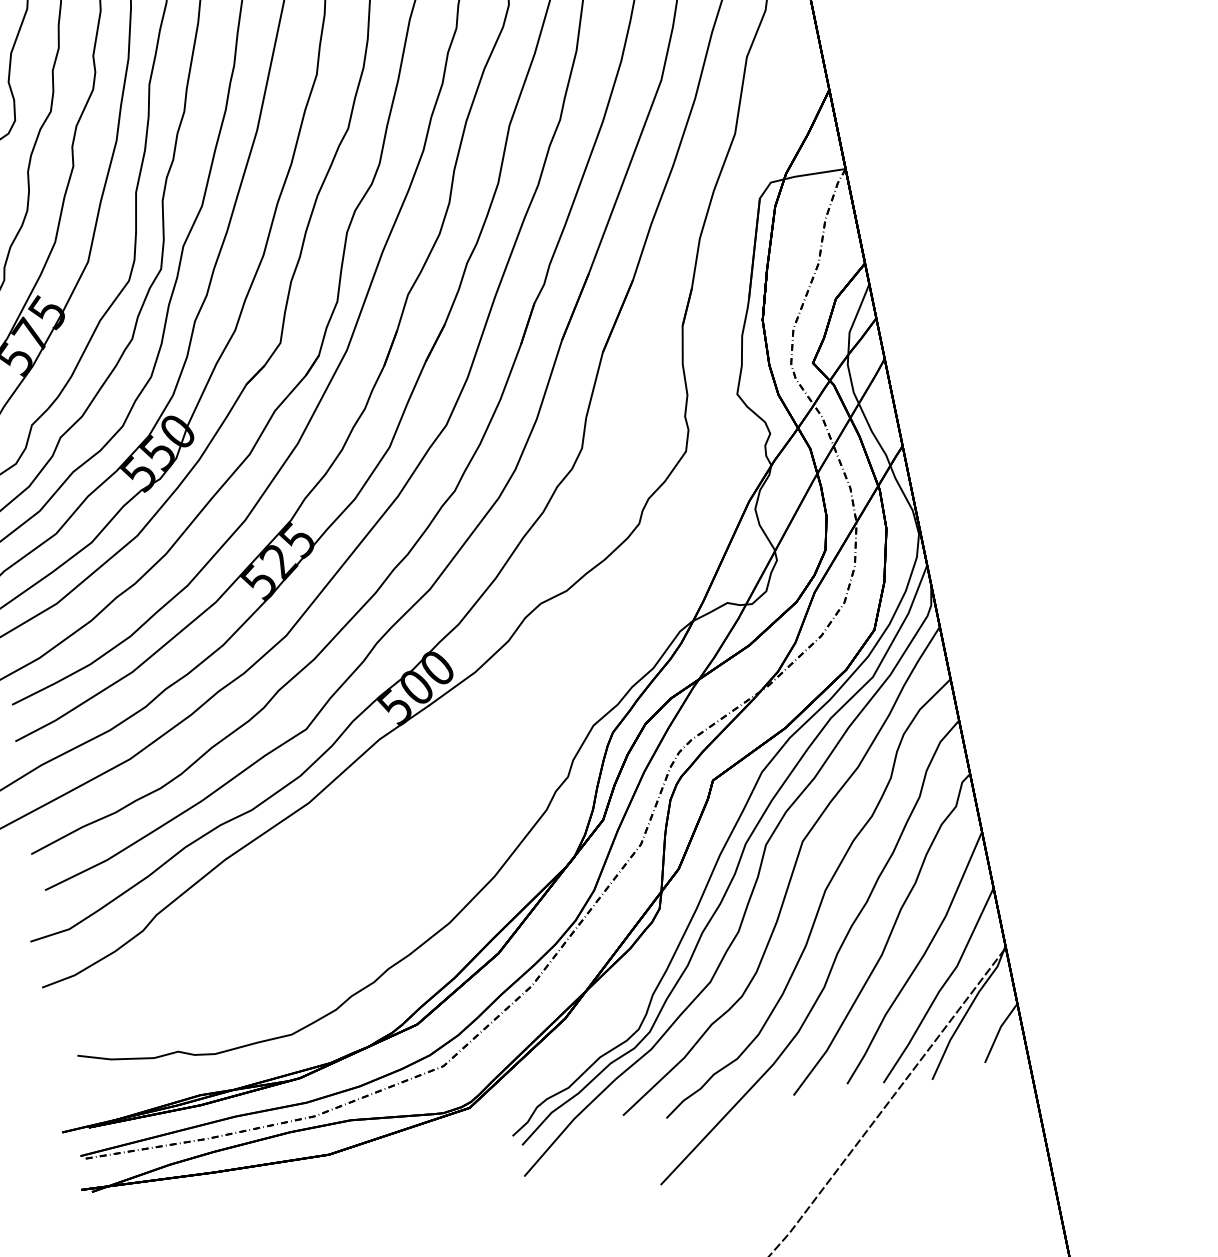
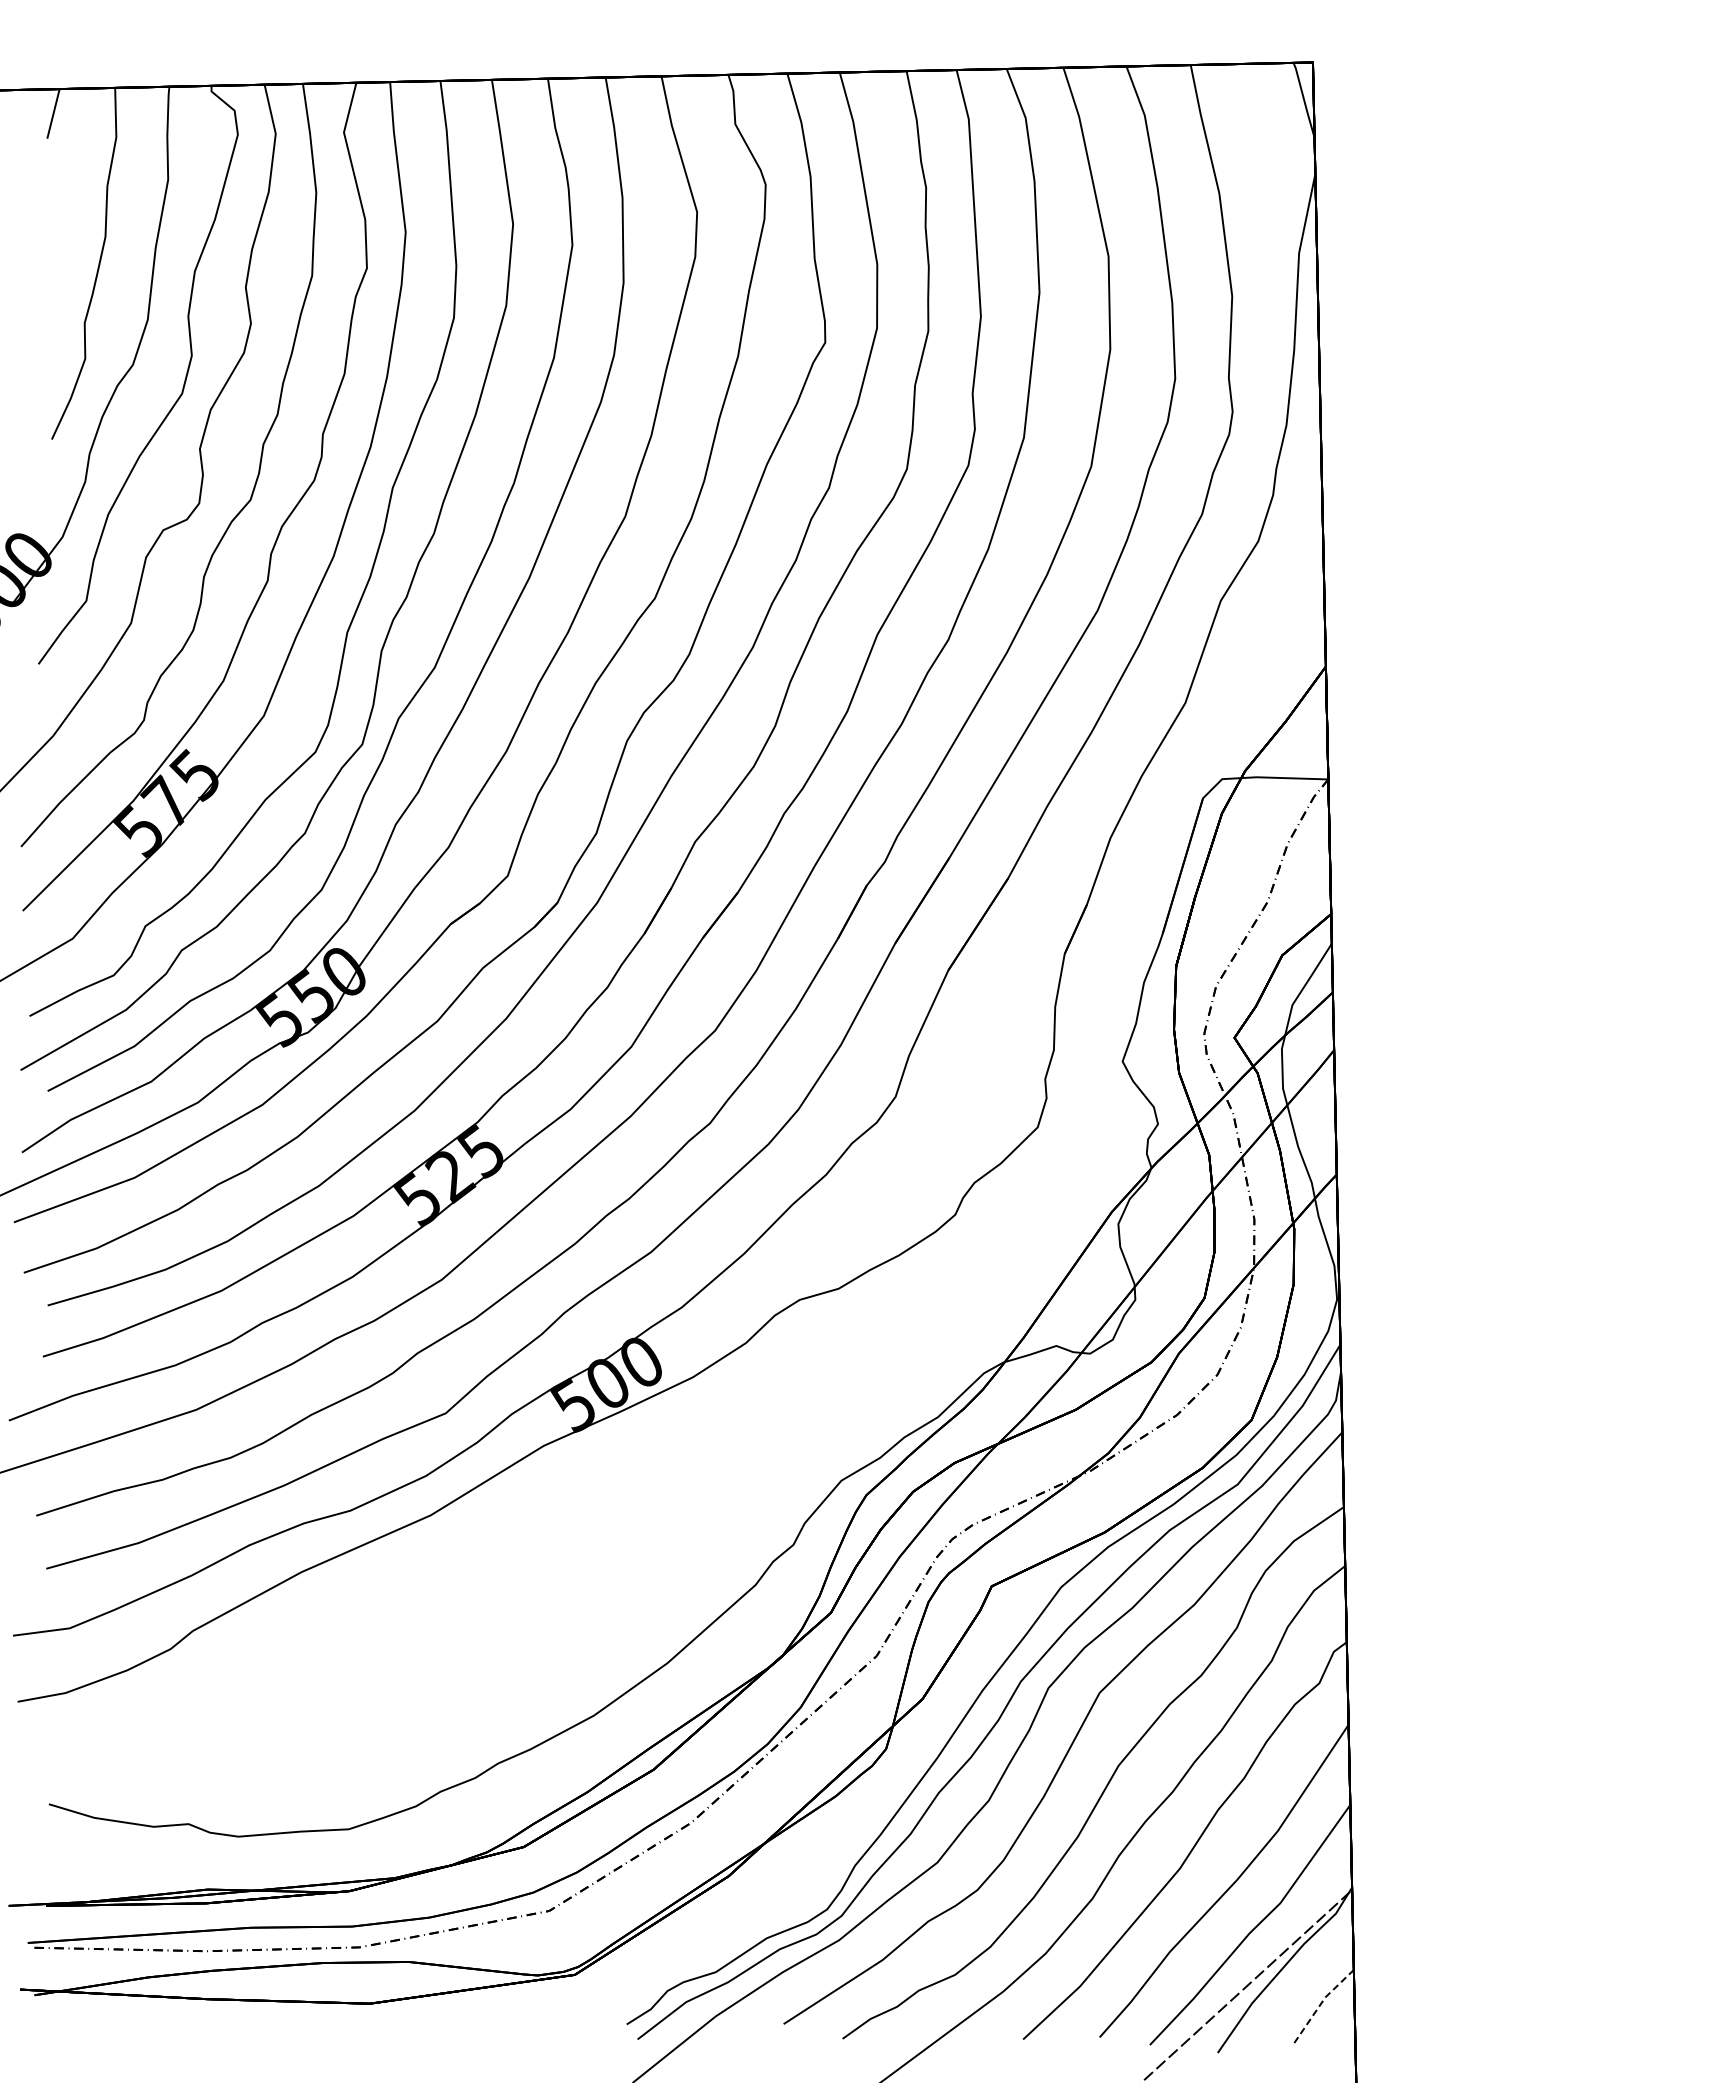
line: (998, 1030) -> (1321, 2002), solid -> dashed

